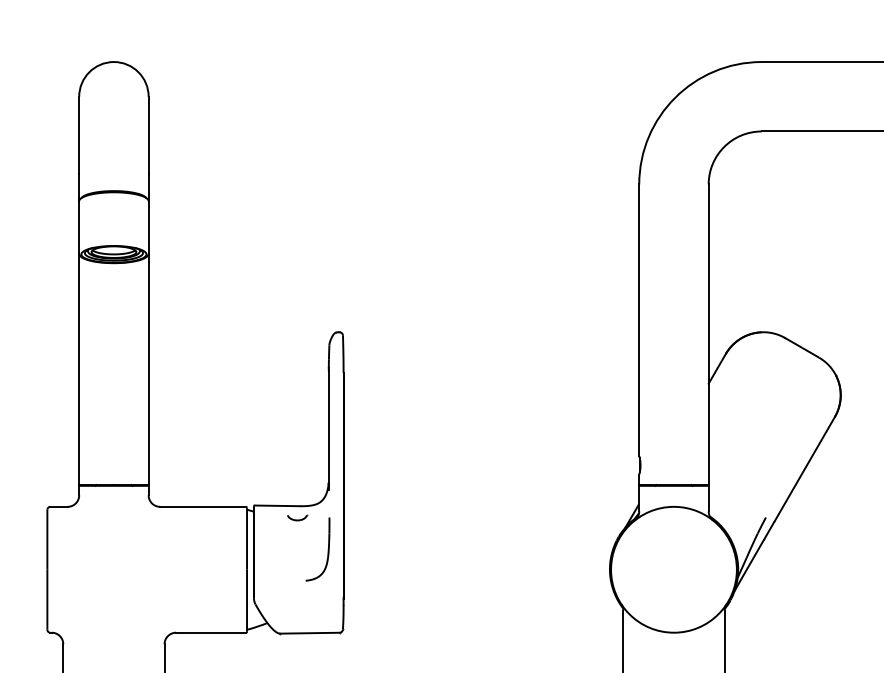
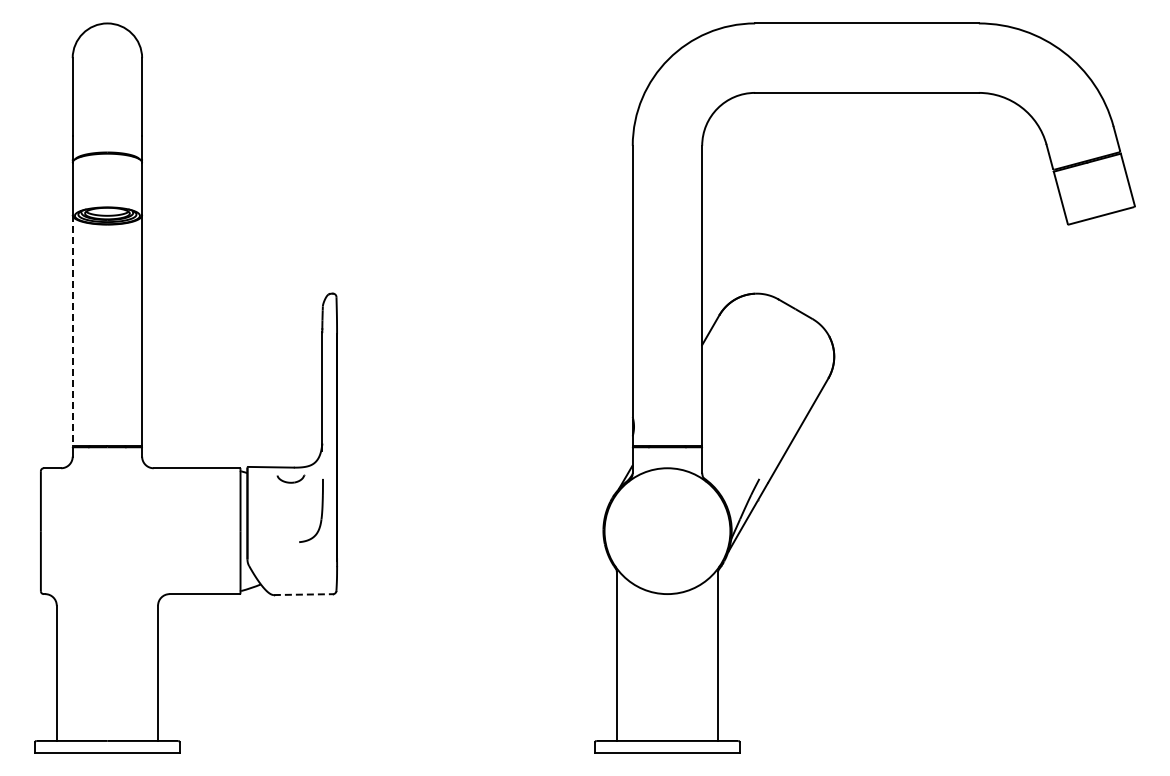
line: (79, 369) -> (72, 330), solid -> dashed
part: (297, 518) -> (290, 479), size x1.4
line: (310, 633) -> (303, 594), solid -> dashed

